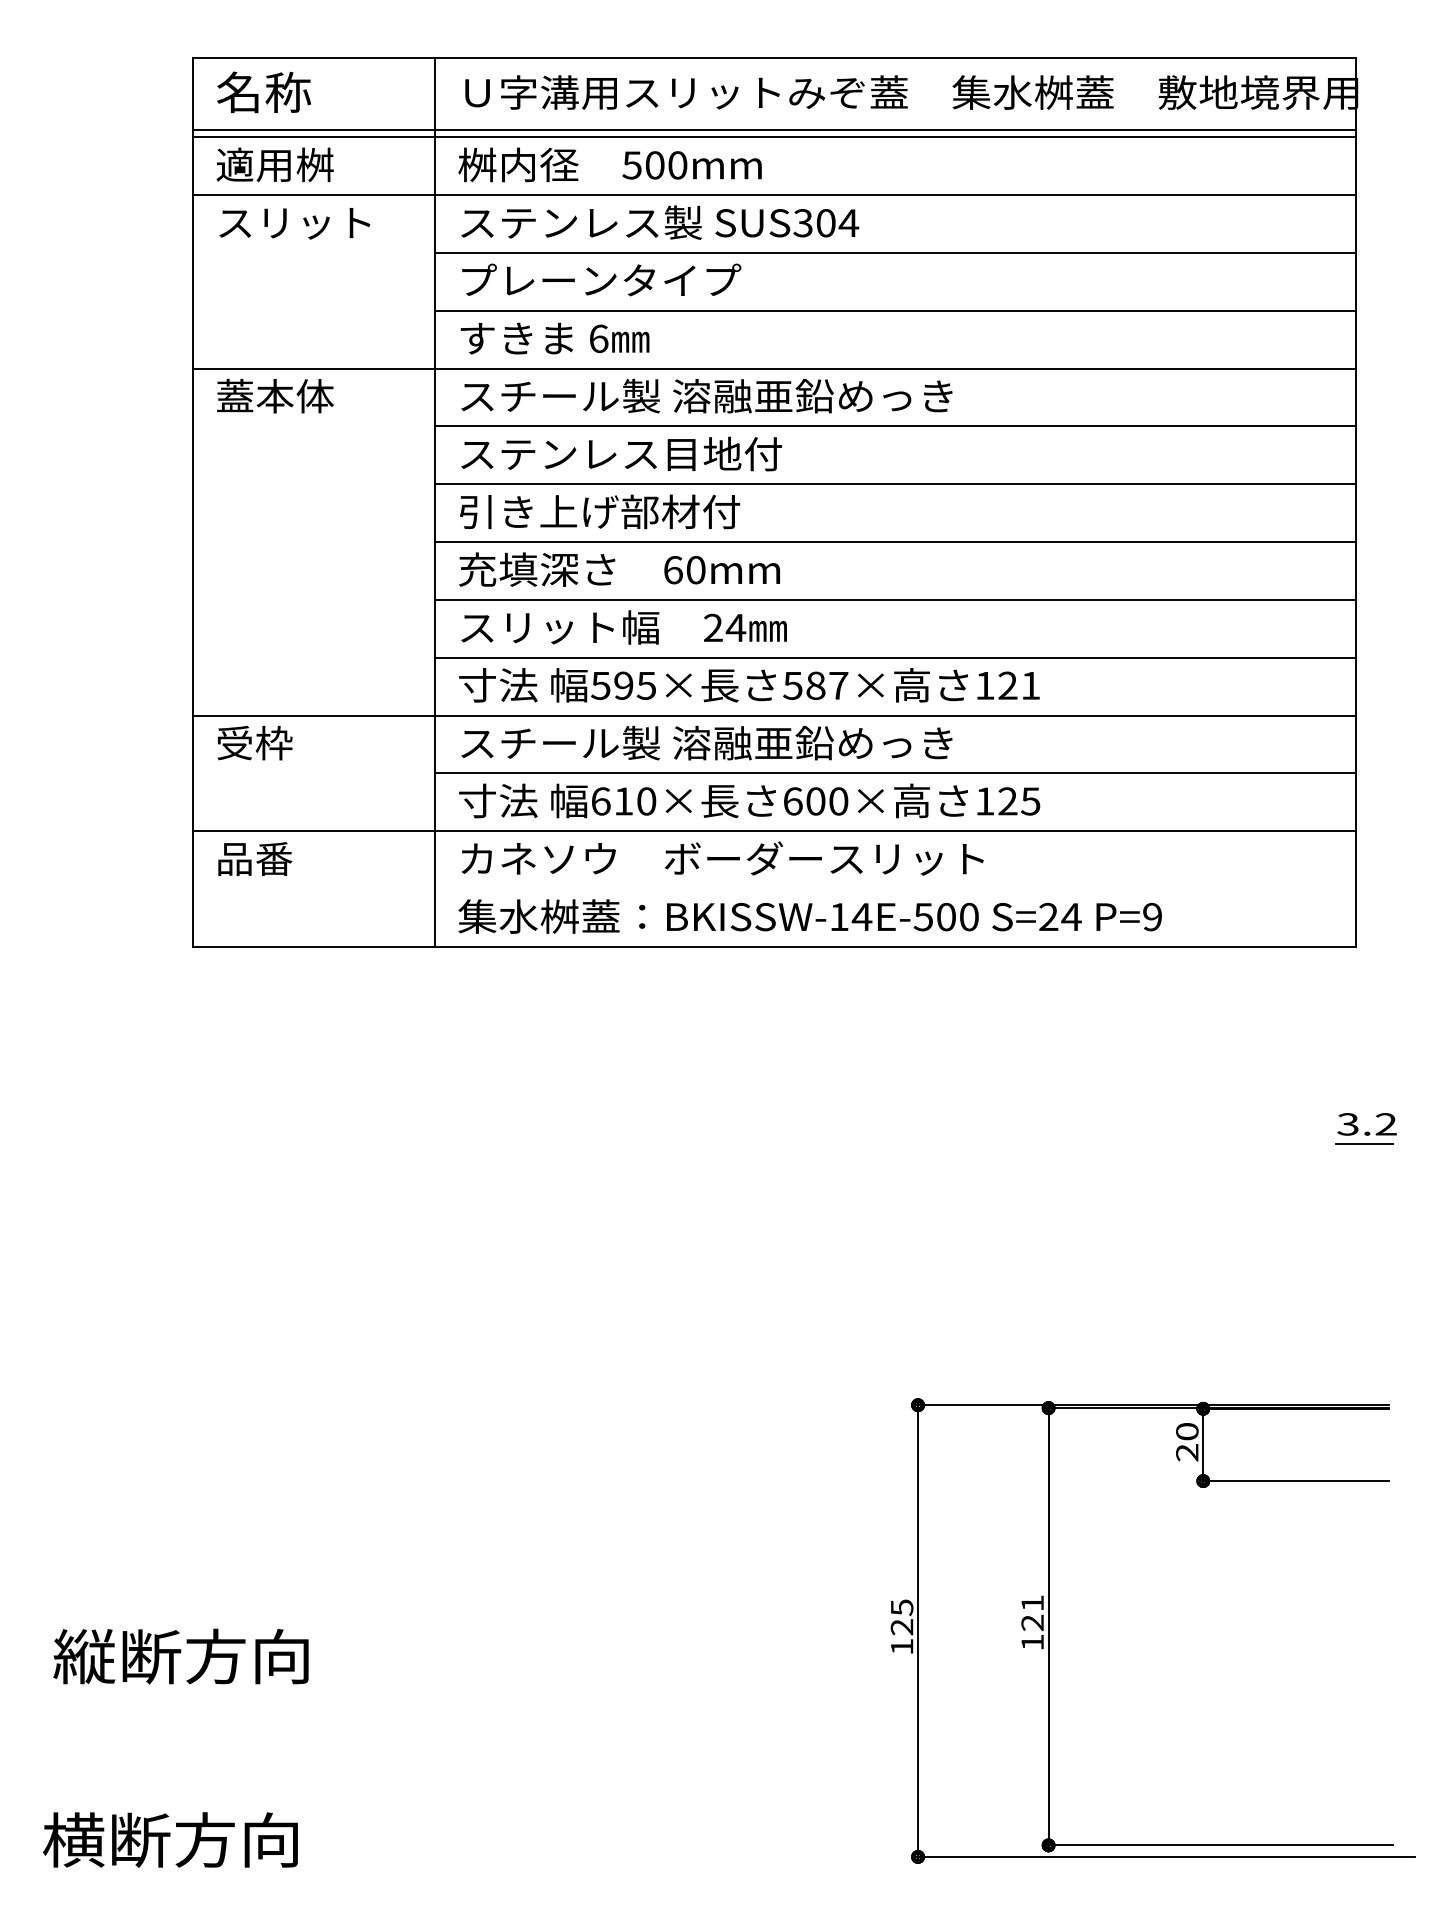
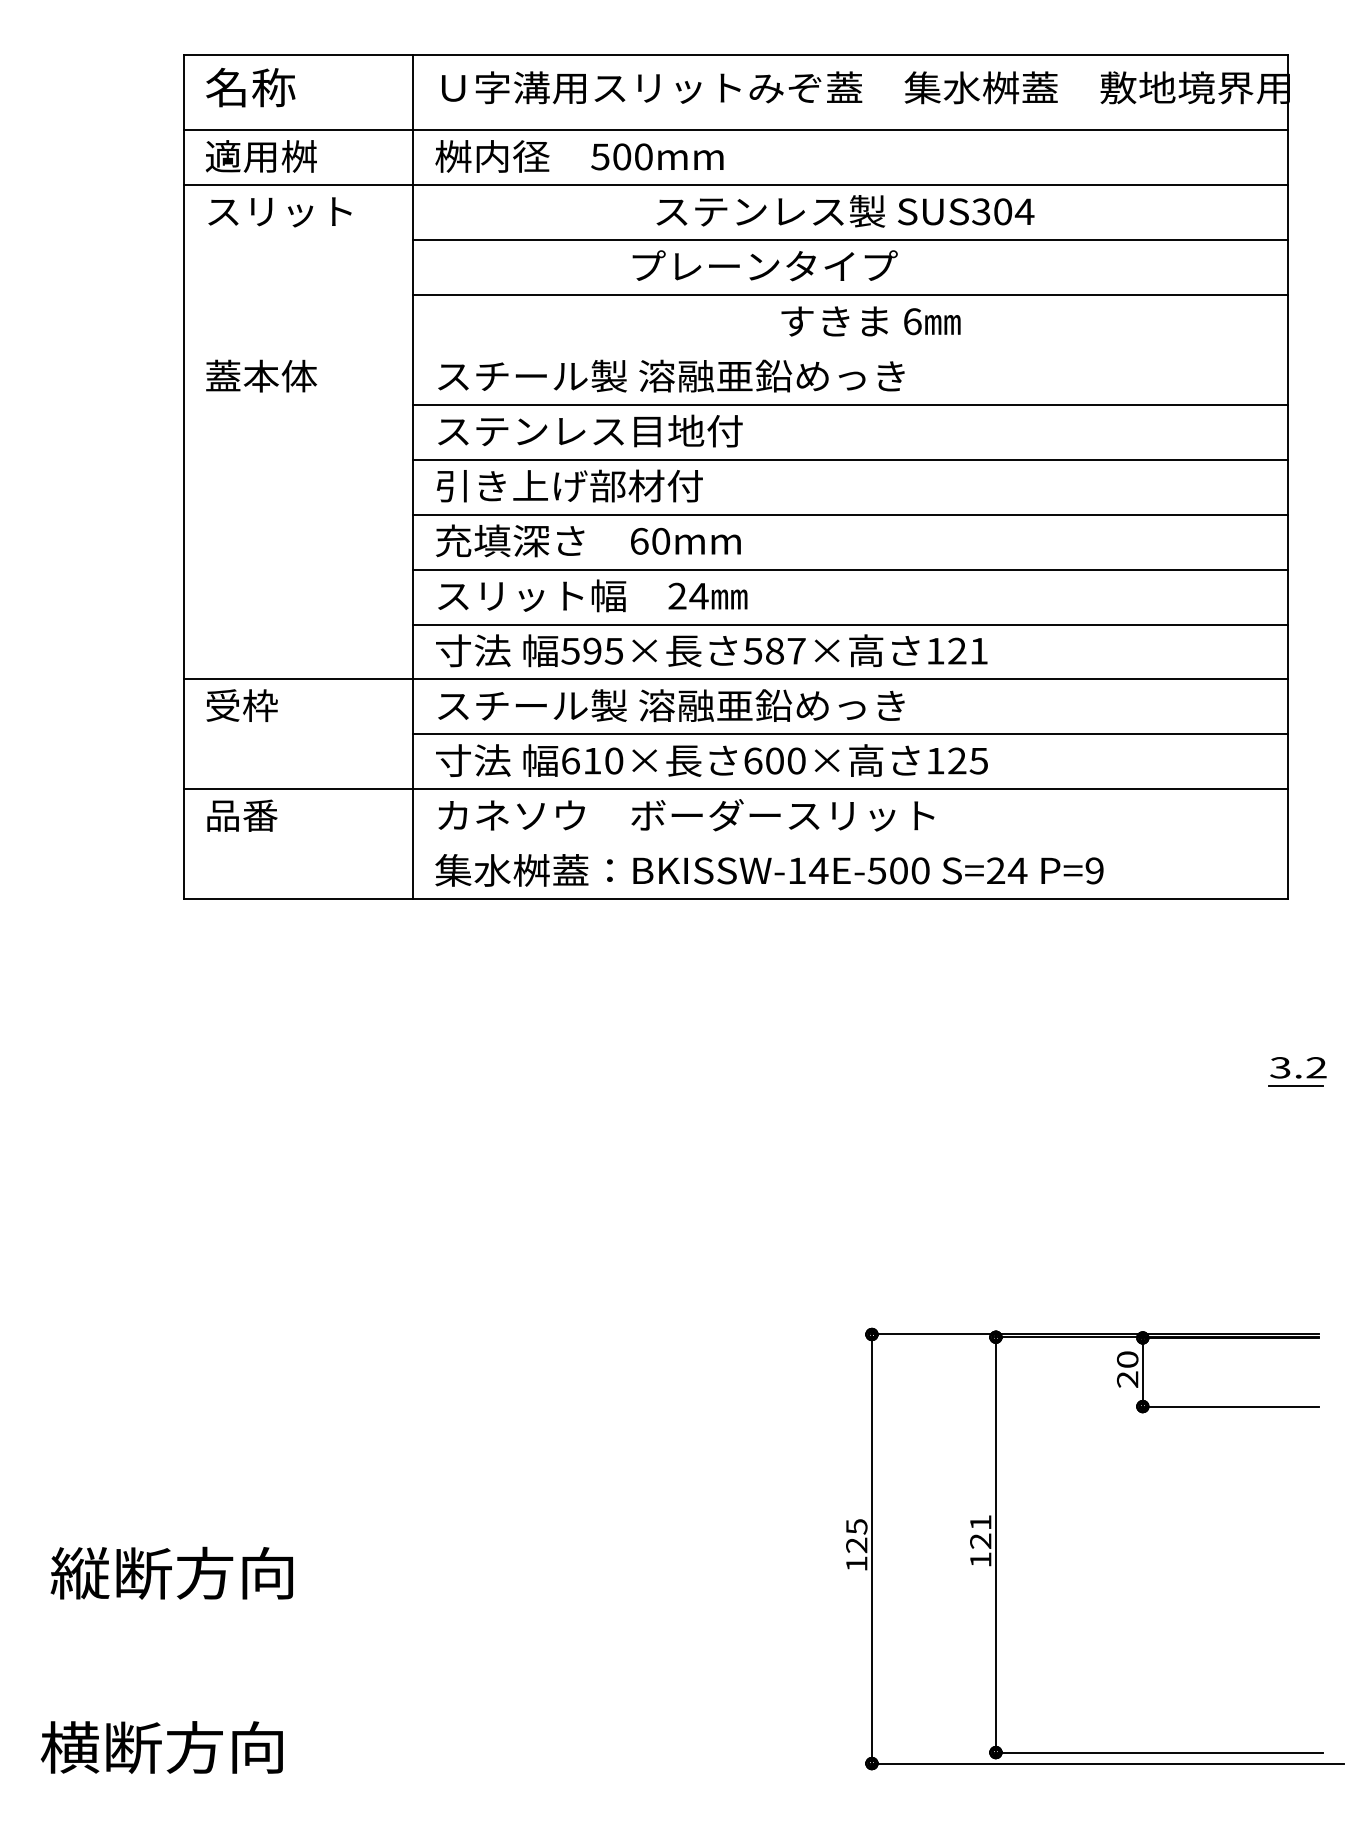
line: (774, 130) -> (735, 123), removed
text: (660, 222) -> (845, 211), moved
text: (601, 279) -> (765, 265), moved
text: (554, 338) -> (870, 321), moved
line: (774, 368) -> (735, 349), removed

